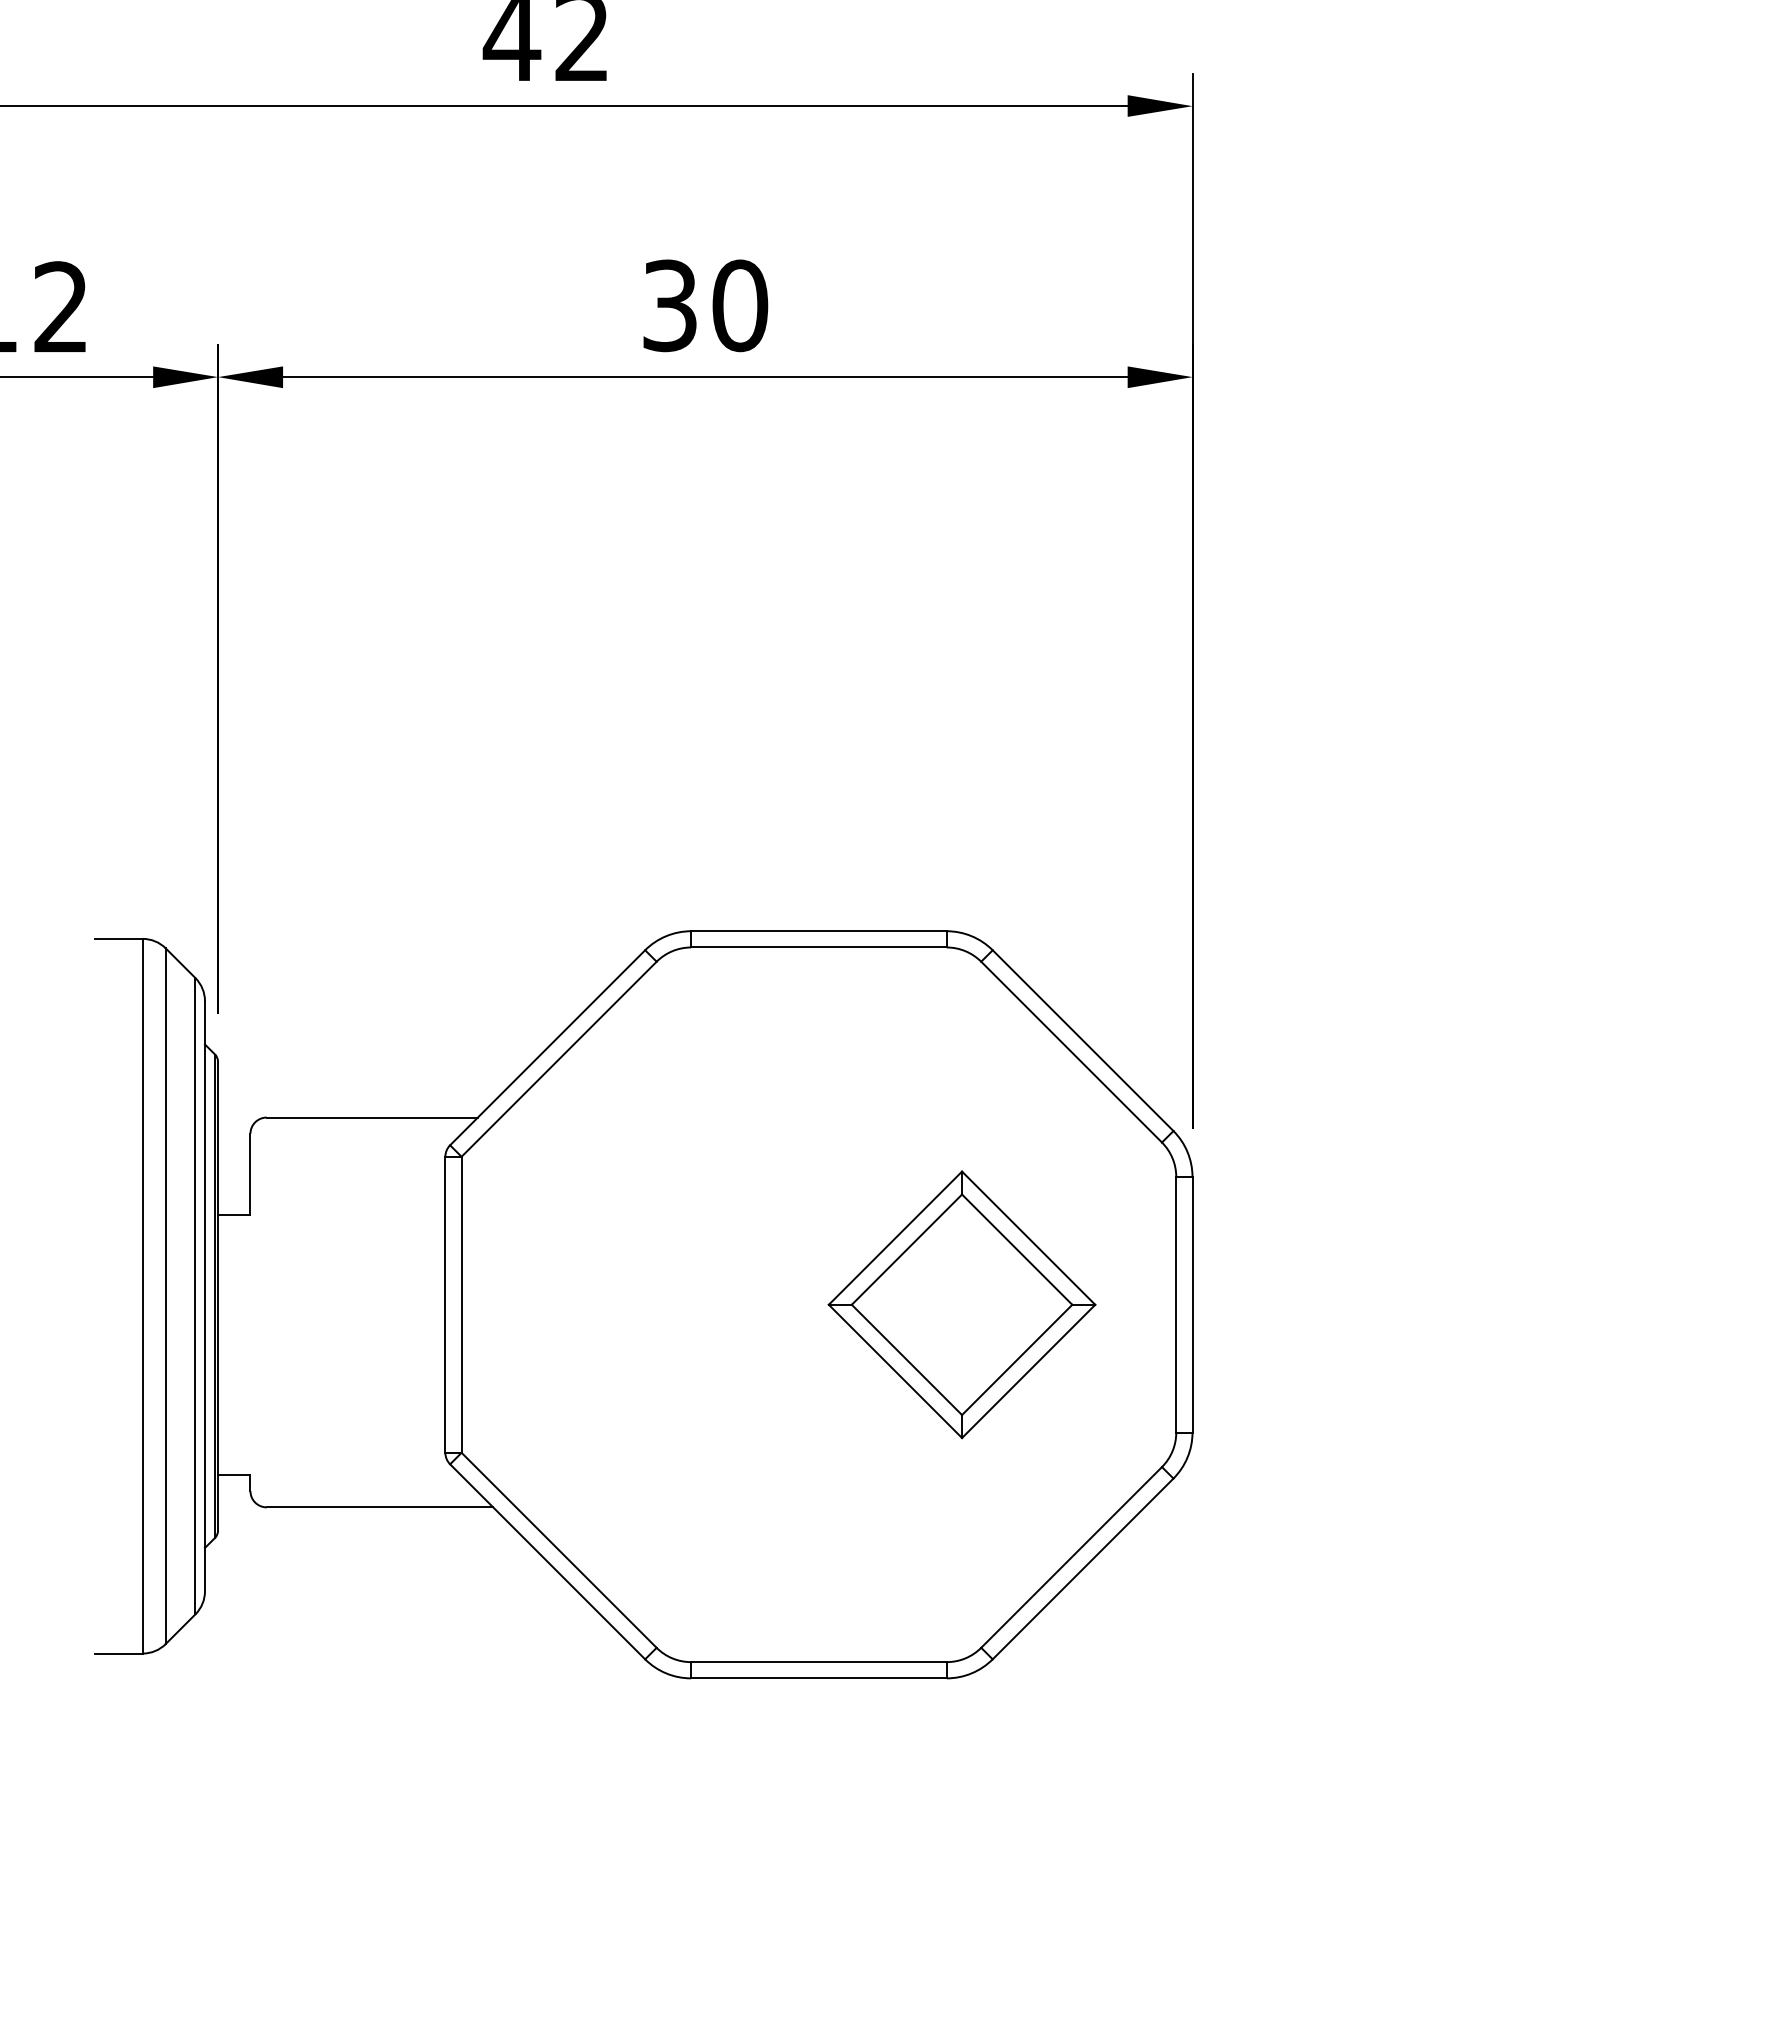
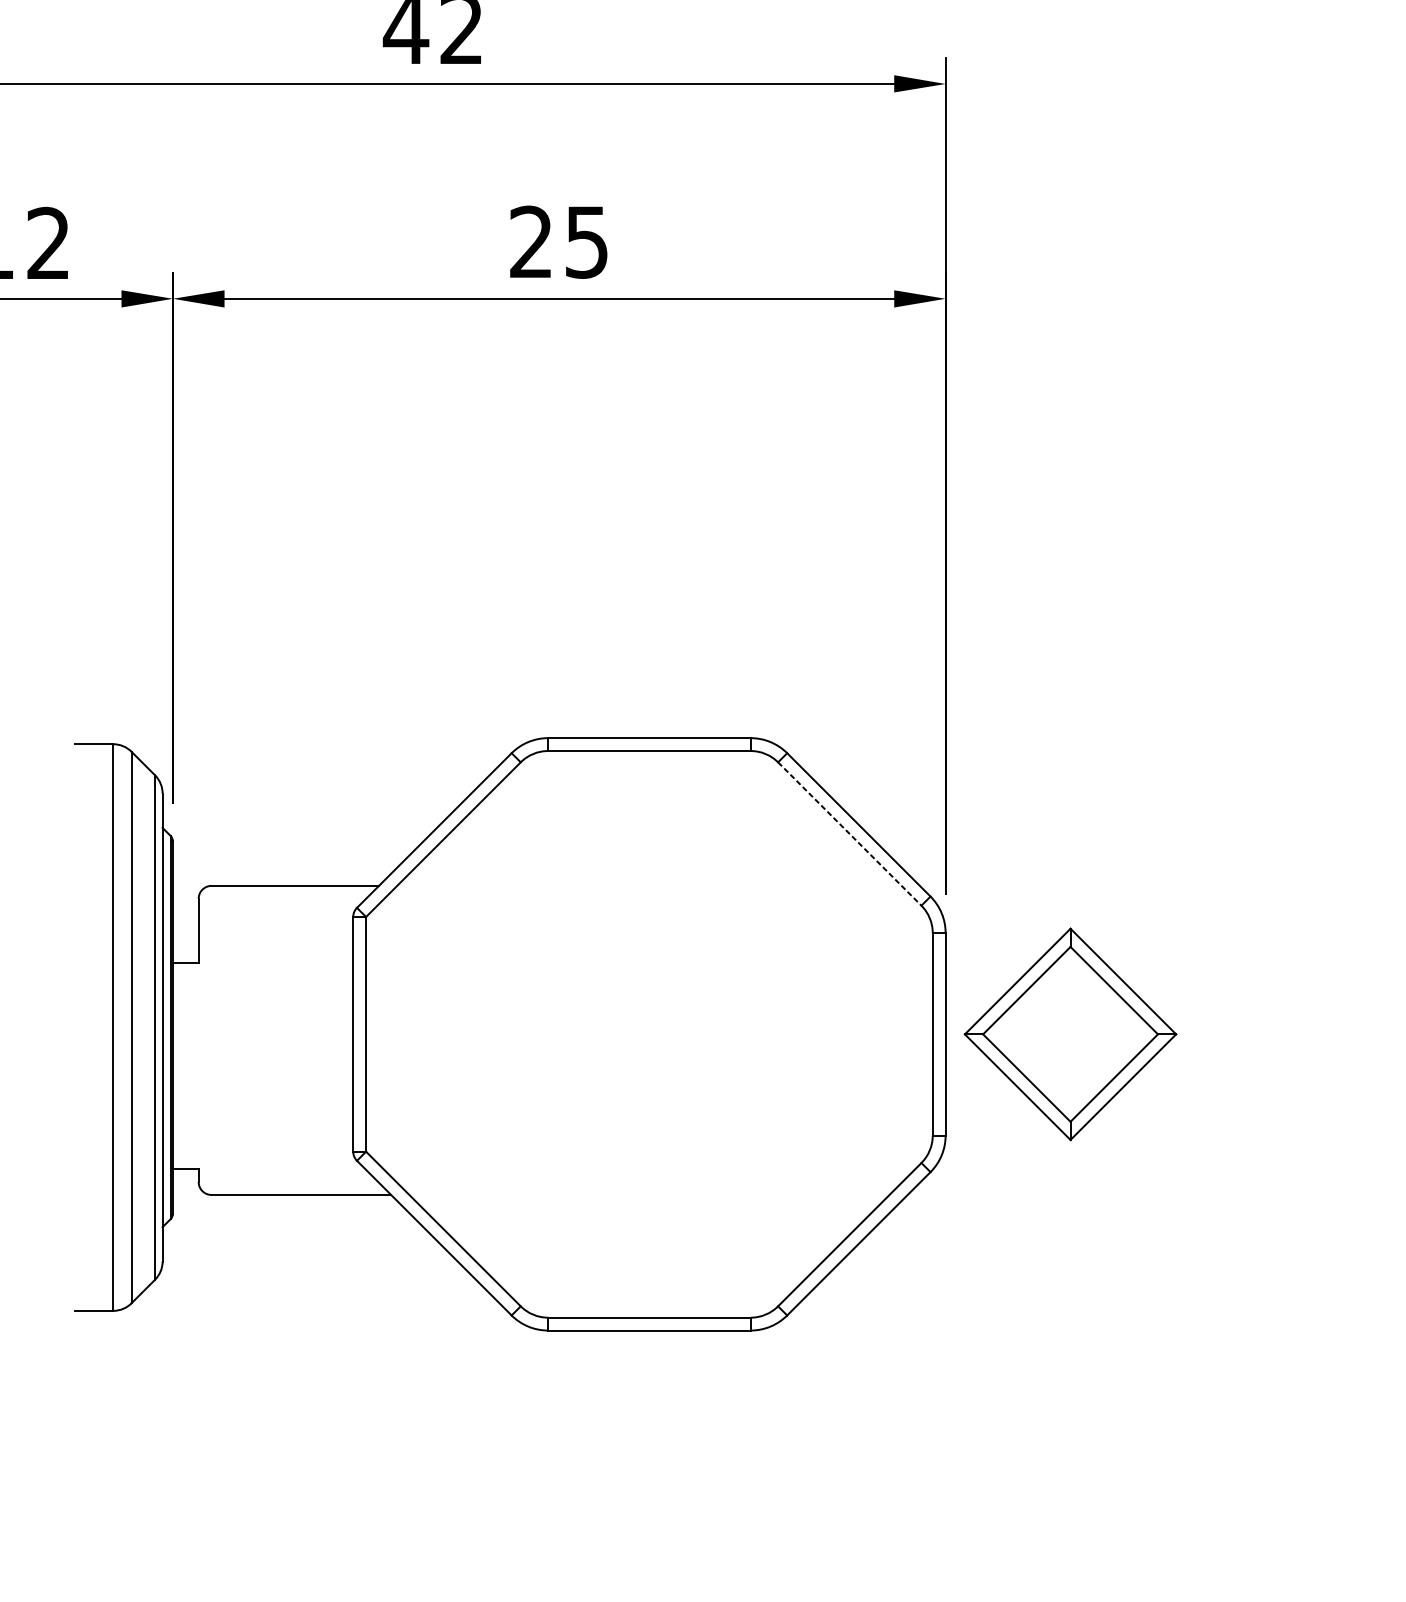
text: (705, 305) -> (559, 242), 30 -> 25
line: (1071, 1052) -> (849, 834), solid -> dashed
part: (961, 1304) -> (1070, 1034), moved

